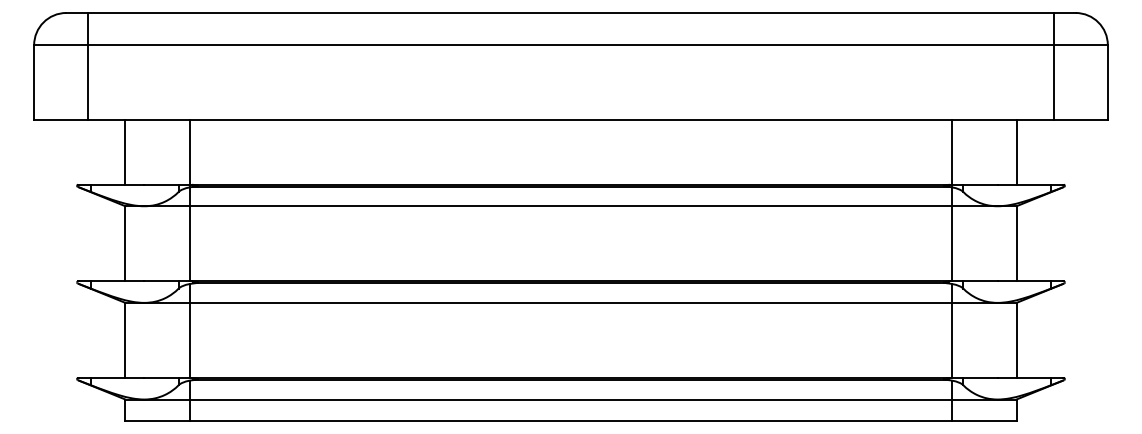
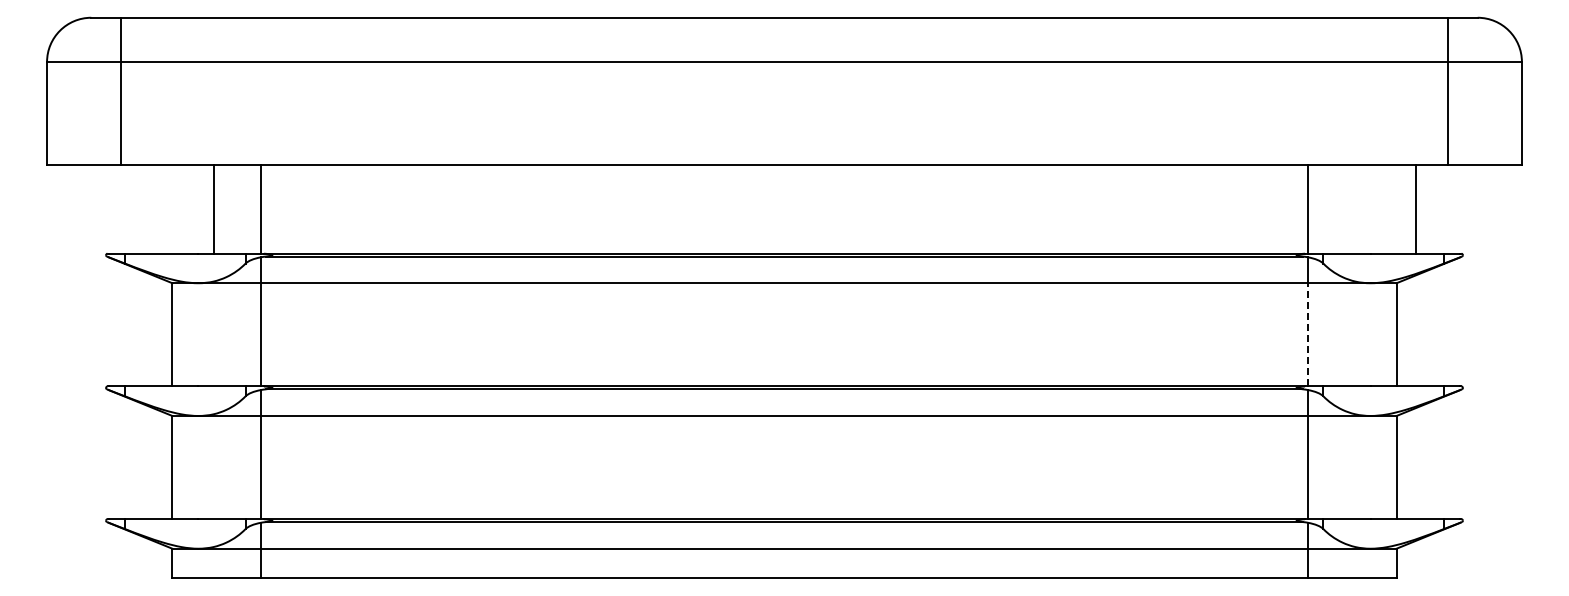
line: (125, 152) -> (214, 209), moved
line: (1016, 152) -> (1415, 209), moved
line: (952, 243) -> (1308, 334), solid -> dashed

